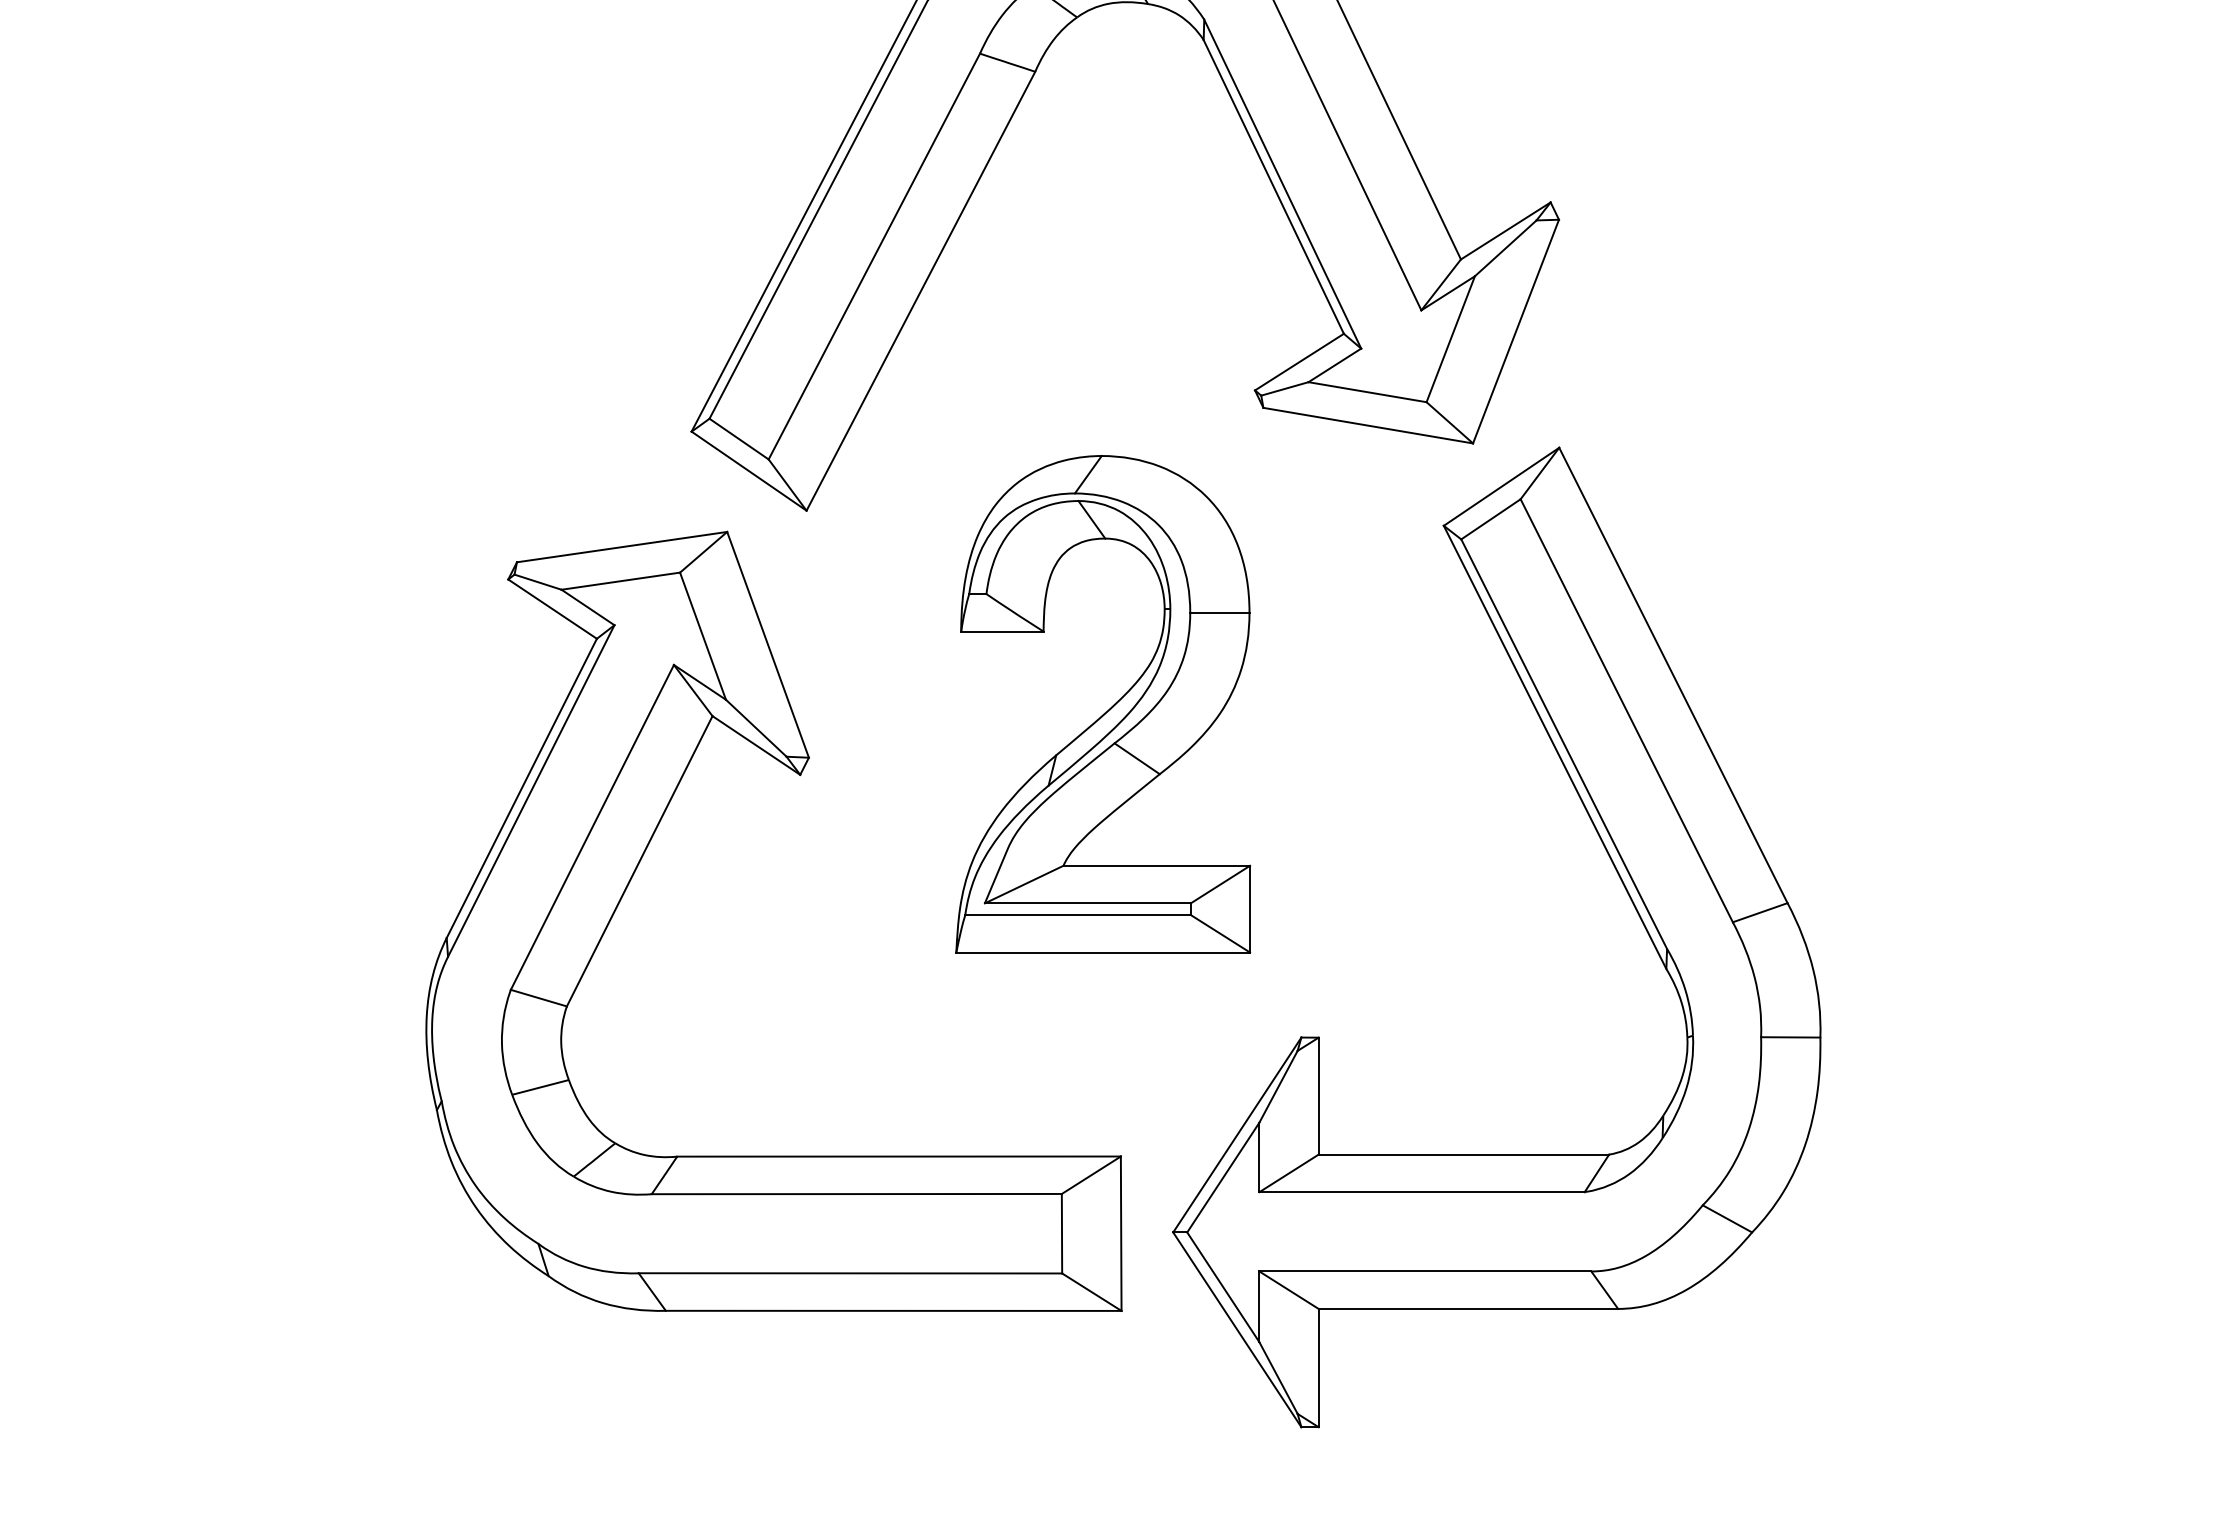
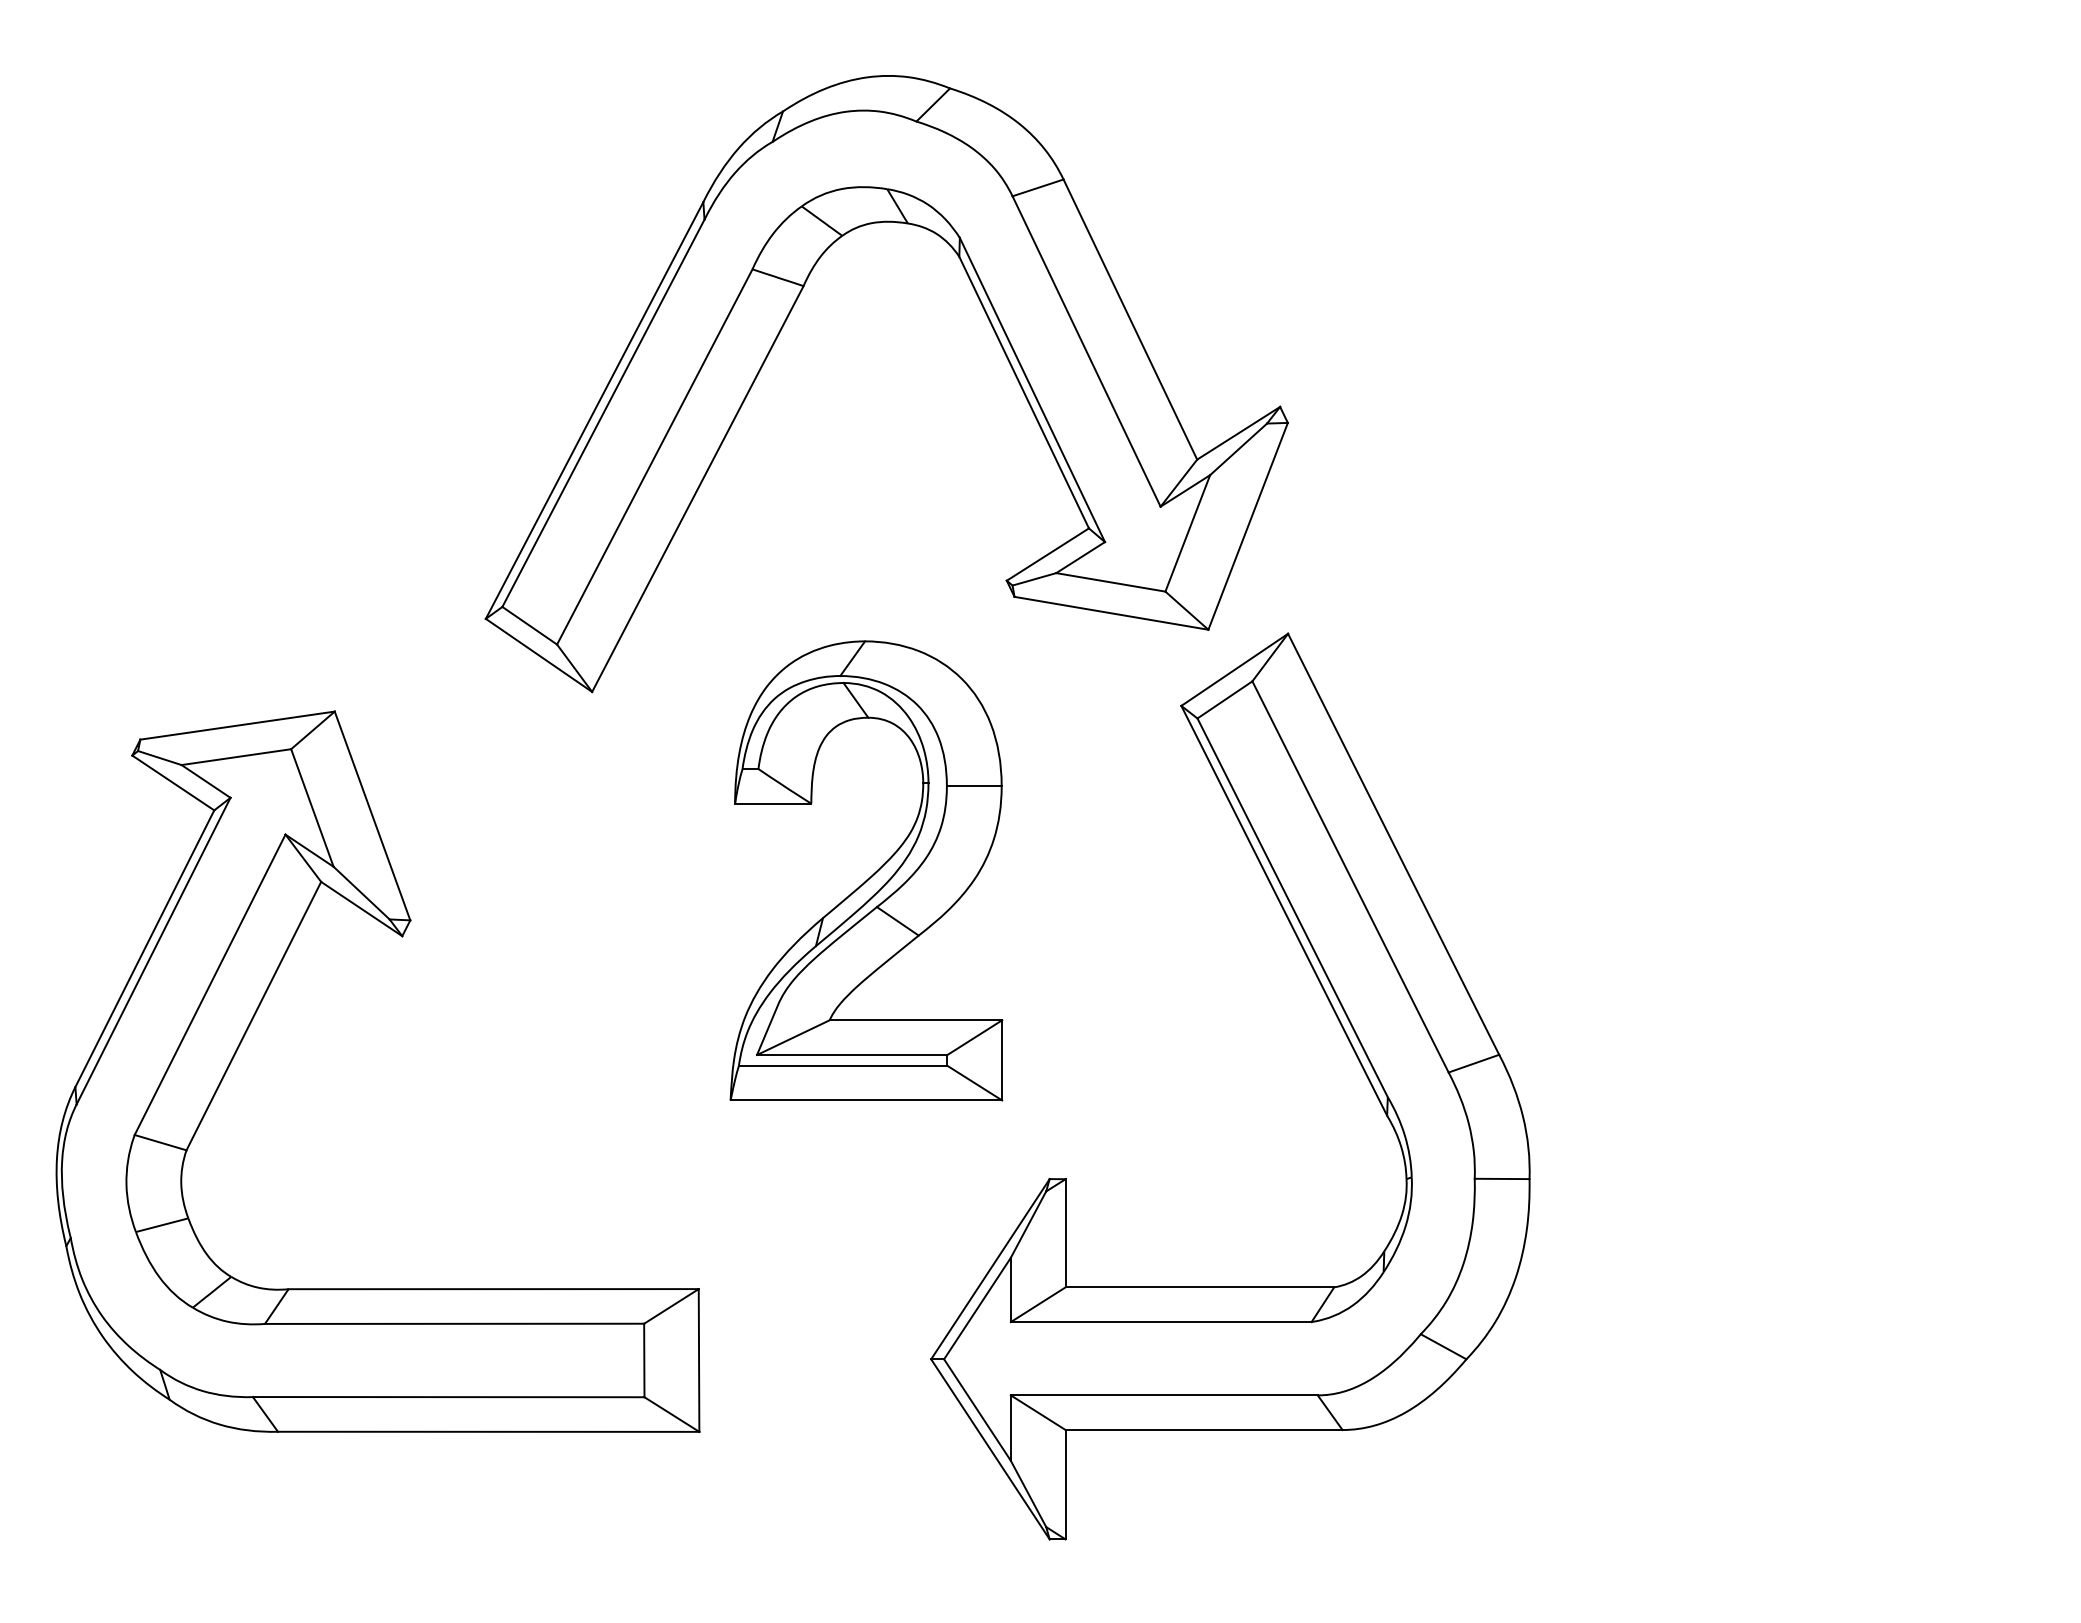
part: (643, 856) -> (257, 1011), moved

